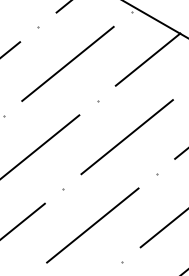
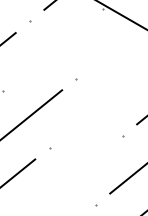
line: (147, 59) -> (115, 46), removed
line: (68, 64) -> (53, 50), removed
line: (127, 137) -> (99, 107), removed
line: (92, 225) -> (72, 176), removed

